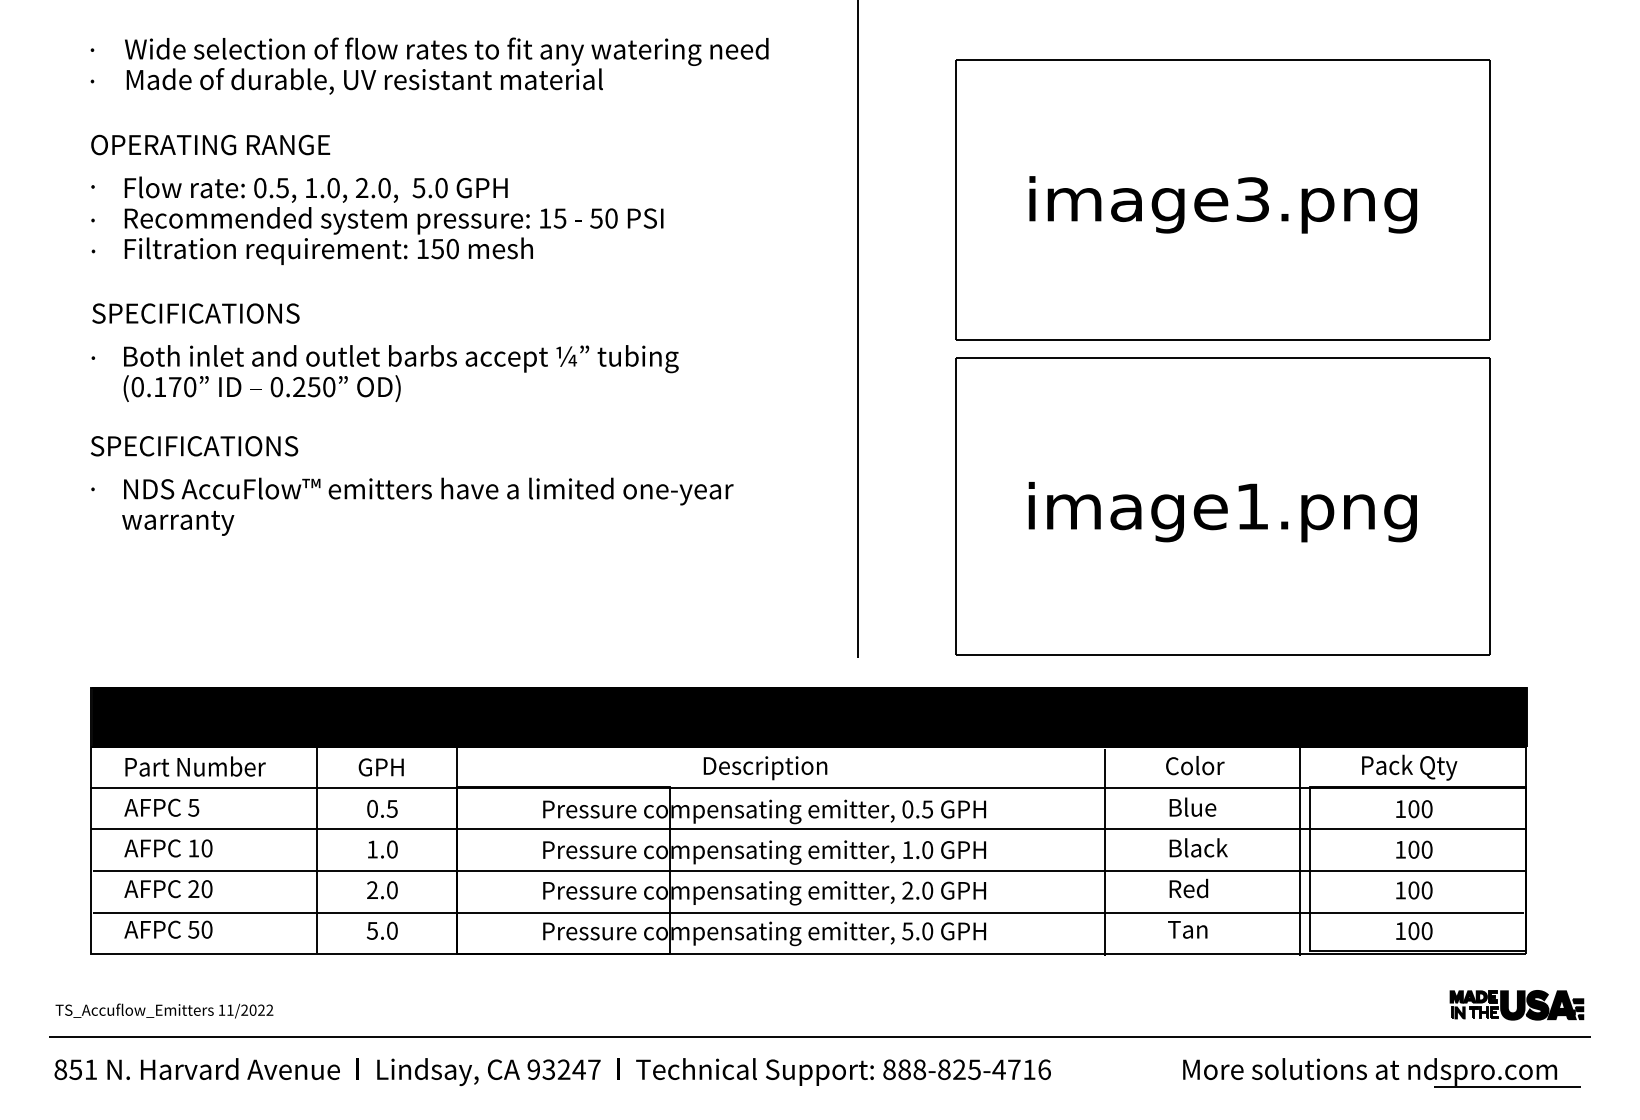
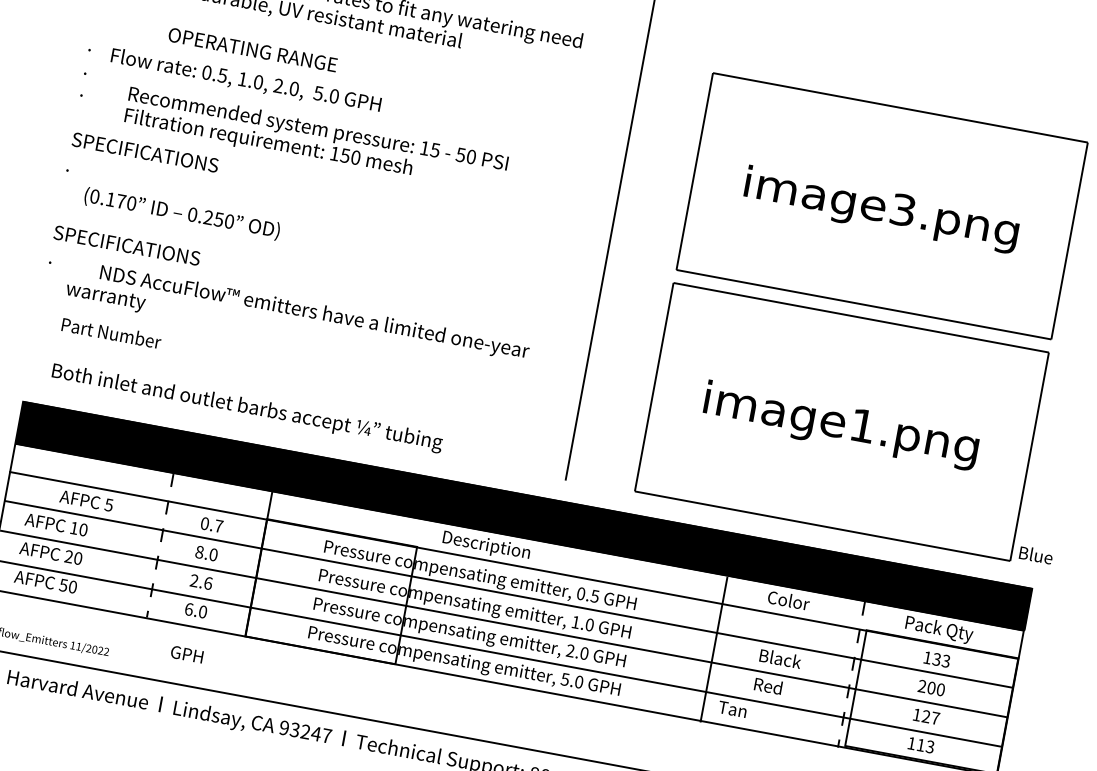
text: (210, 144) -> (252, 49), moved
text: (393, 235) -> (315, 140), moved
text: (401, 359) -> (247, 408), moved
text: (428, 491) -> (314, 313), moved
text: (195, 766) -> (111, 333), moved
text: (380, 767) -> (186, 654), moved
text: (1192, 806) -> (1035, 554), moved
text: (161, 807) -> (86, 500), moved
text: (391, 808) -> (218, 525), 0.5 -> 0.7
text: (1420, 809) -> (941, 660), 100 -> 133
text: (372, 849) -> (199, 552), 1.0 -> 8.0
text: (1400, 849) -> (922, 686), 100 -> 200
line: (316, 850) -> (160, 545), solid -> dashed
line: (1300, 851) -> (851, 674), solid -> dashed
text: (392, 890) -> (208, 583), 2.0 -> 2.6
text: (1420, 890) -> (930, 717), 100 -> 127
text: (1187, 929) -> (732, 709), moved
text: (372, 930) -> (189, 609), 5.0 -> 6.0
text: (1420, 931) -> (925, 746), 100 -> 113

